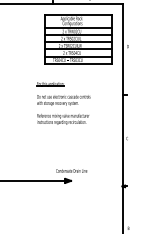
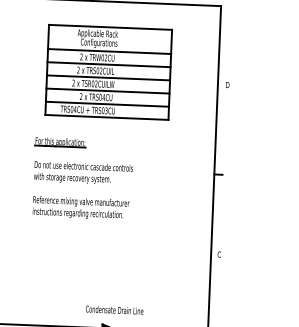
part: (78, 39) -> (109, 72), moved
part: (63, 103) -> (82, 178), moved

